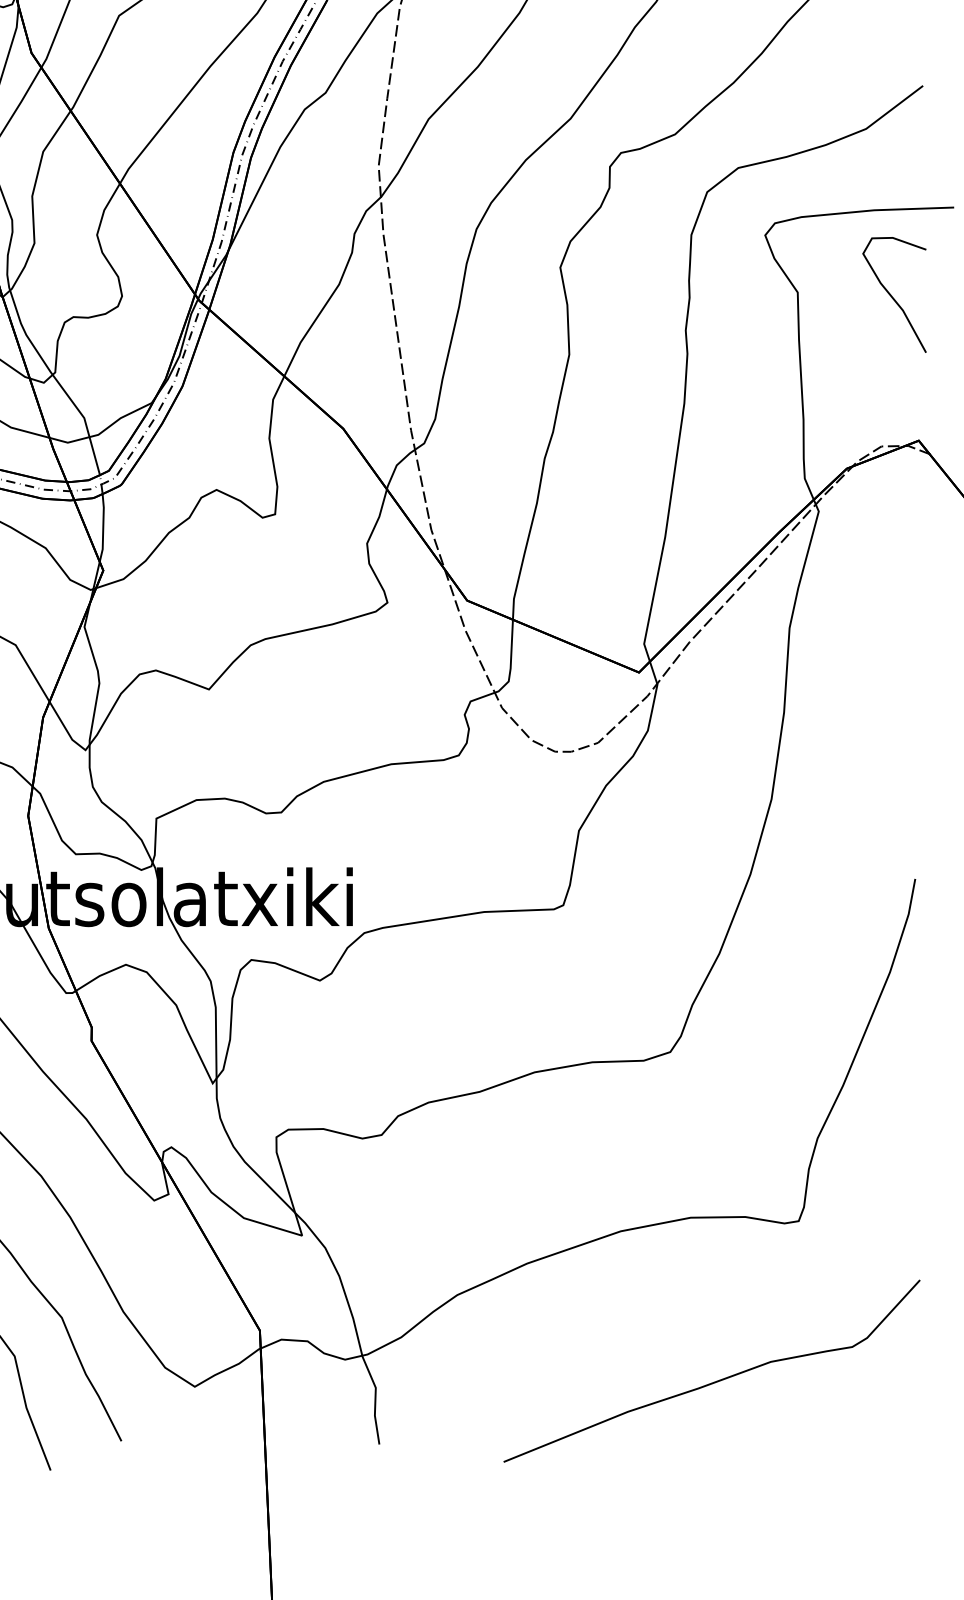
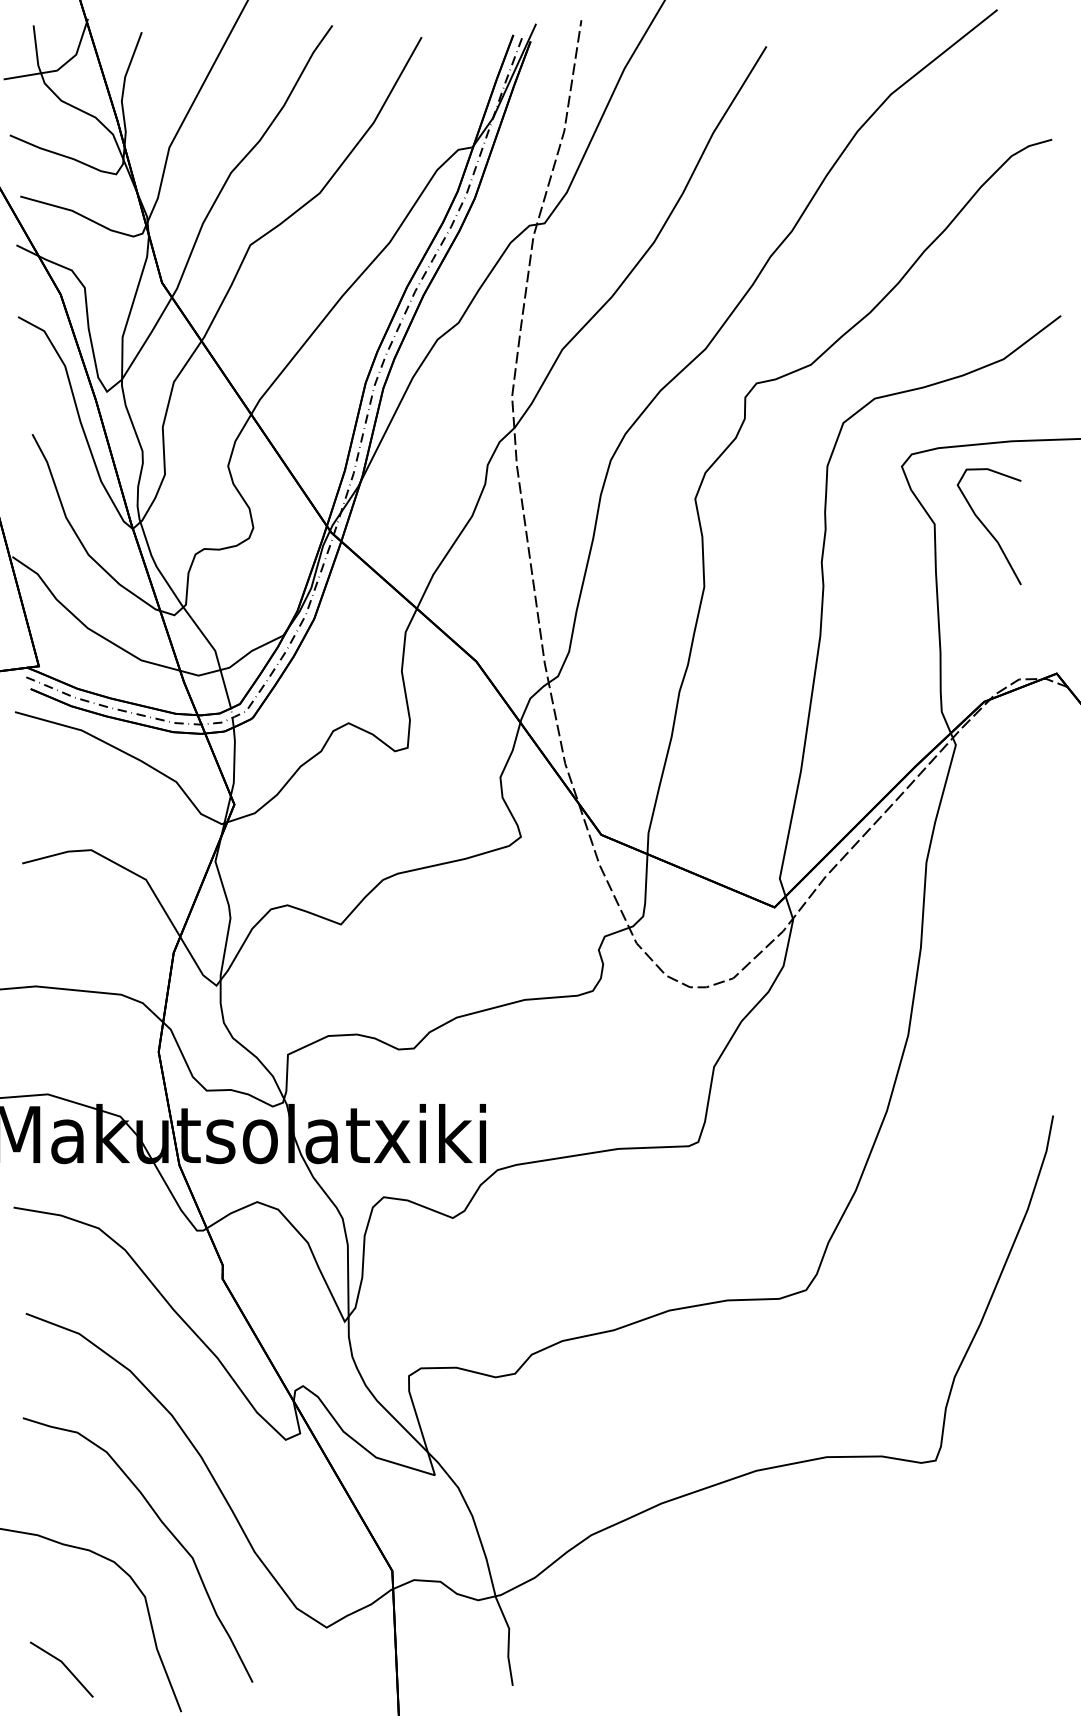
curve: (891, 294) -> (986, 526), moved
curve: (716, 1380) -> (852, 1621), removed

